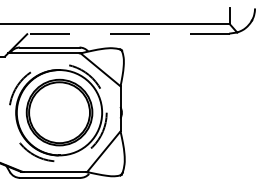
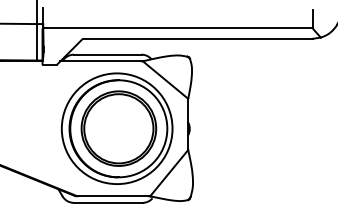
line: (128, 33) -> (197, 38), dashed -> solid
circle: (57, 112) -> (116, 128), dashed -> solid

